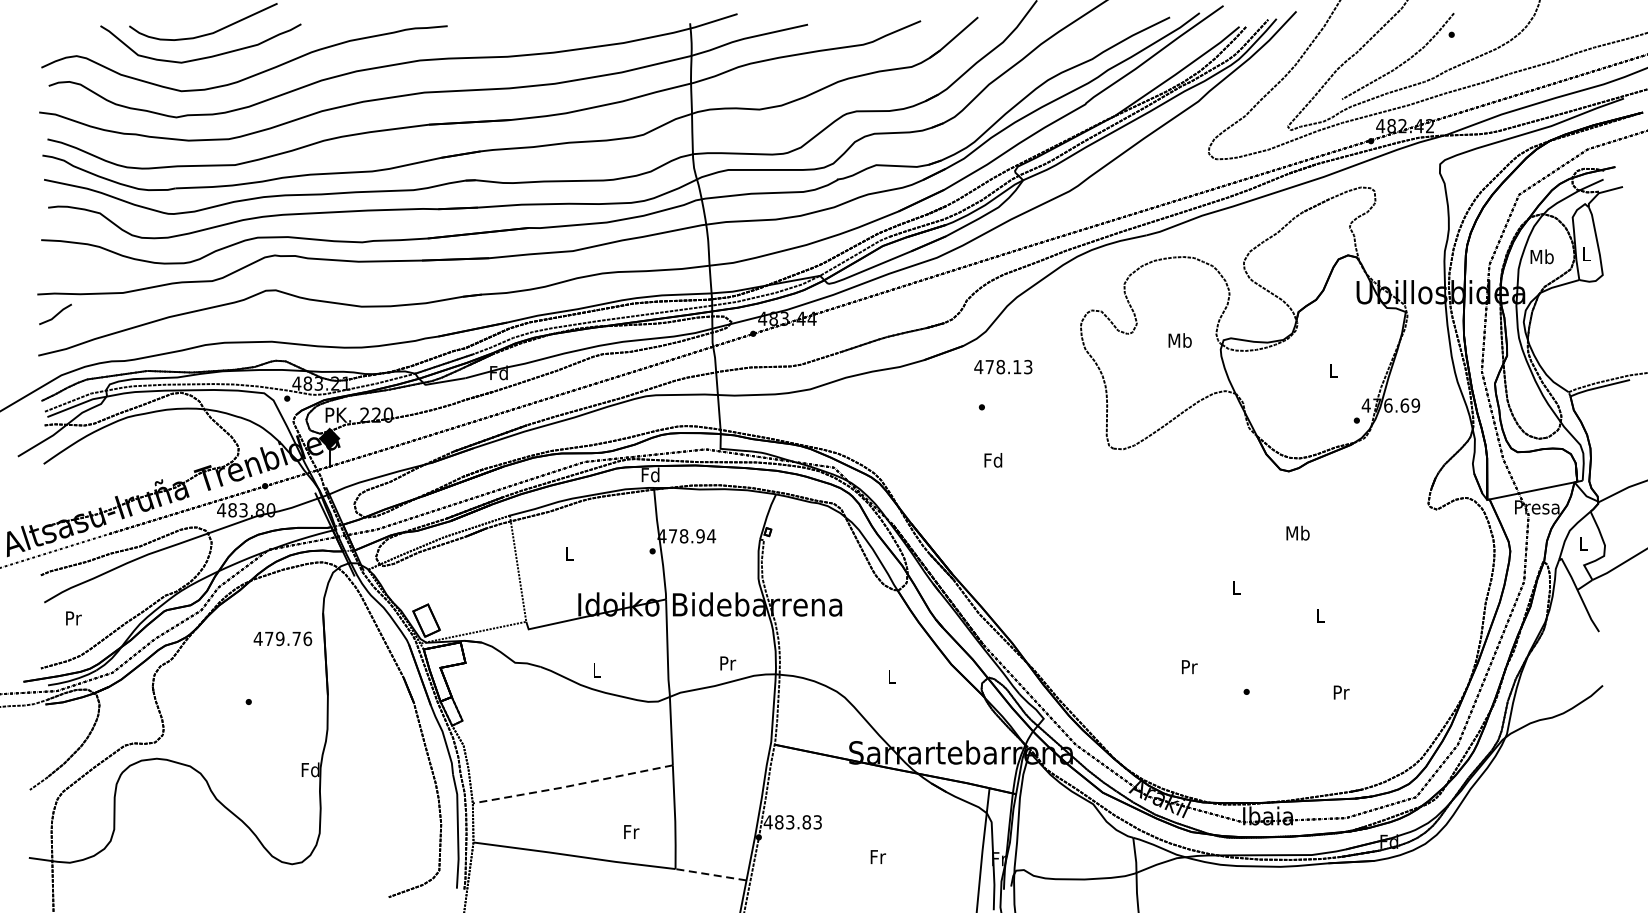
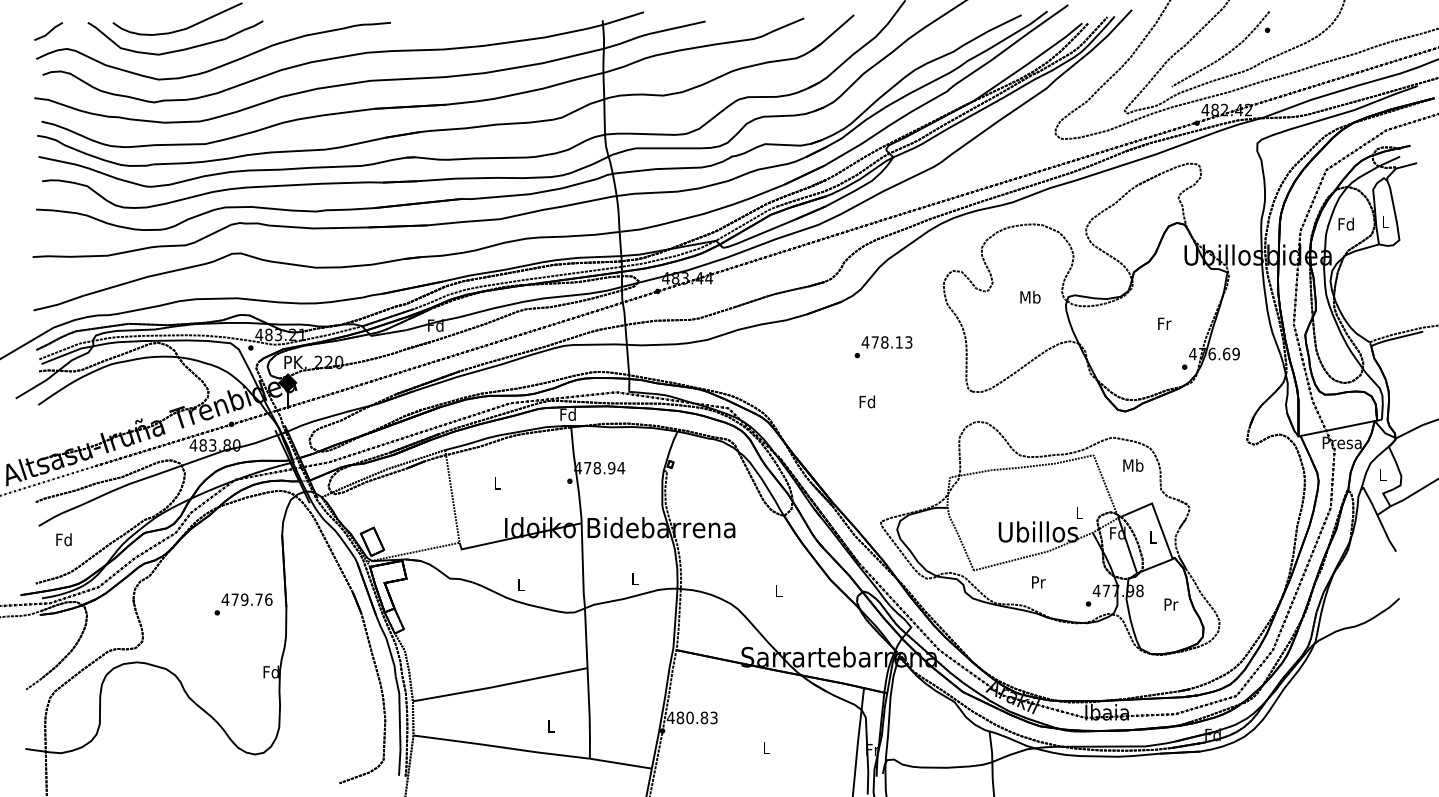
text: (1542, 256) -> (1346, 223), Mb -> Fd
line: (55, 314) -> (48, 31), moved
text: (1002, 367) -> (886, 342), moved
text: (1333, 370) -> (1164, 323), L -> Fr
part: (1203, 615) -> (1050, 537), added
text: (72, 618) -> (63, 539), Pr -> Fd
text: (282, 638) -> (246, 599), moved
text: (727, 663) -> (635, 579), Pr -> L
line: (572, 785) -> (499, 685), dashed -> solid
text: (789, 821) -> (689, 717), 483.83 -> 480.83
text: (631, 832) -> (551, 726), Fr -> L
text: (877, 857) -> (766, 748), Fr -> L
line: (710, 874) -> (620, 763), dashed -> solid

